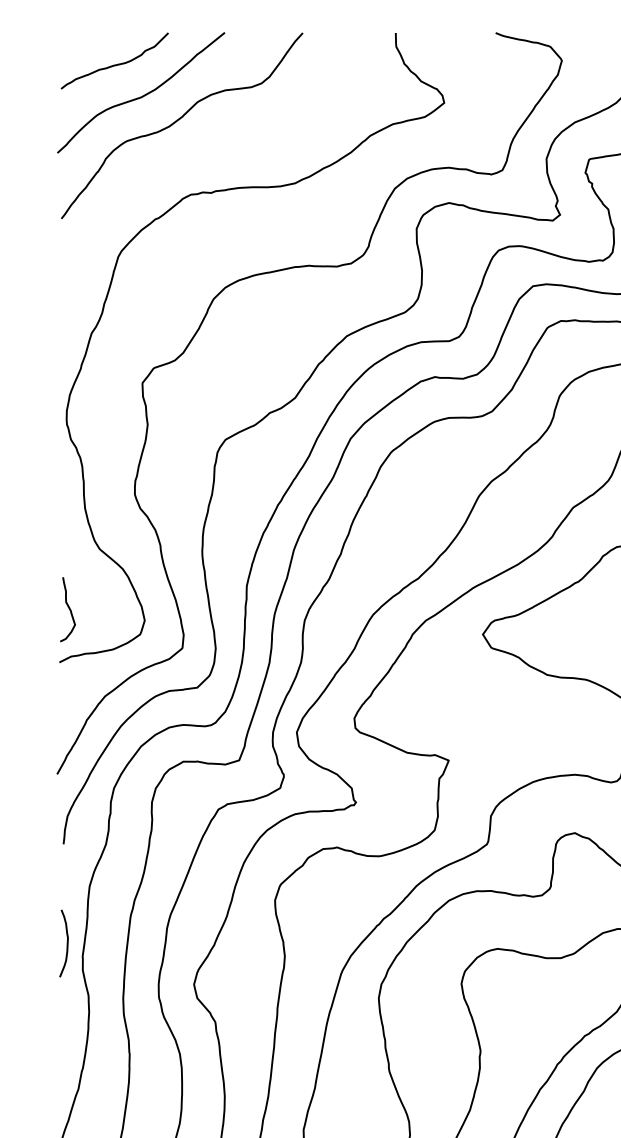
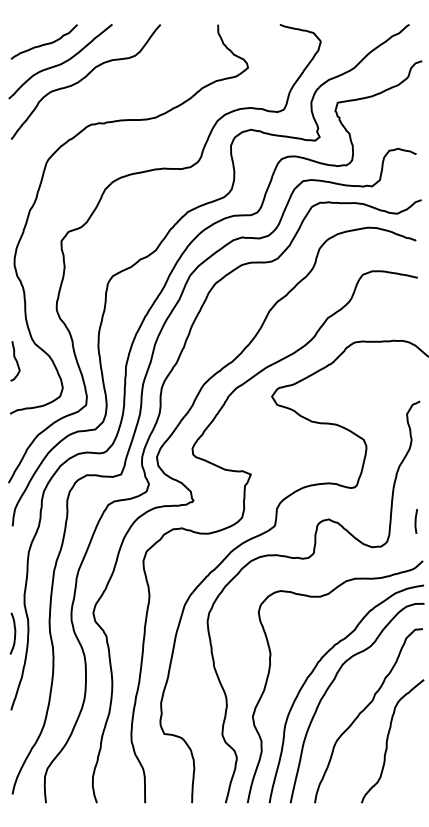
curve: (68, 610) -> (15, 361), moved
curve: (66, 943) -> (14, 633), moved

